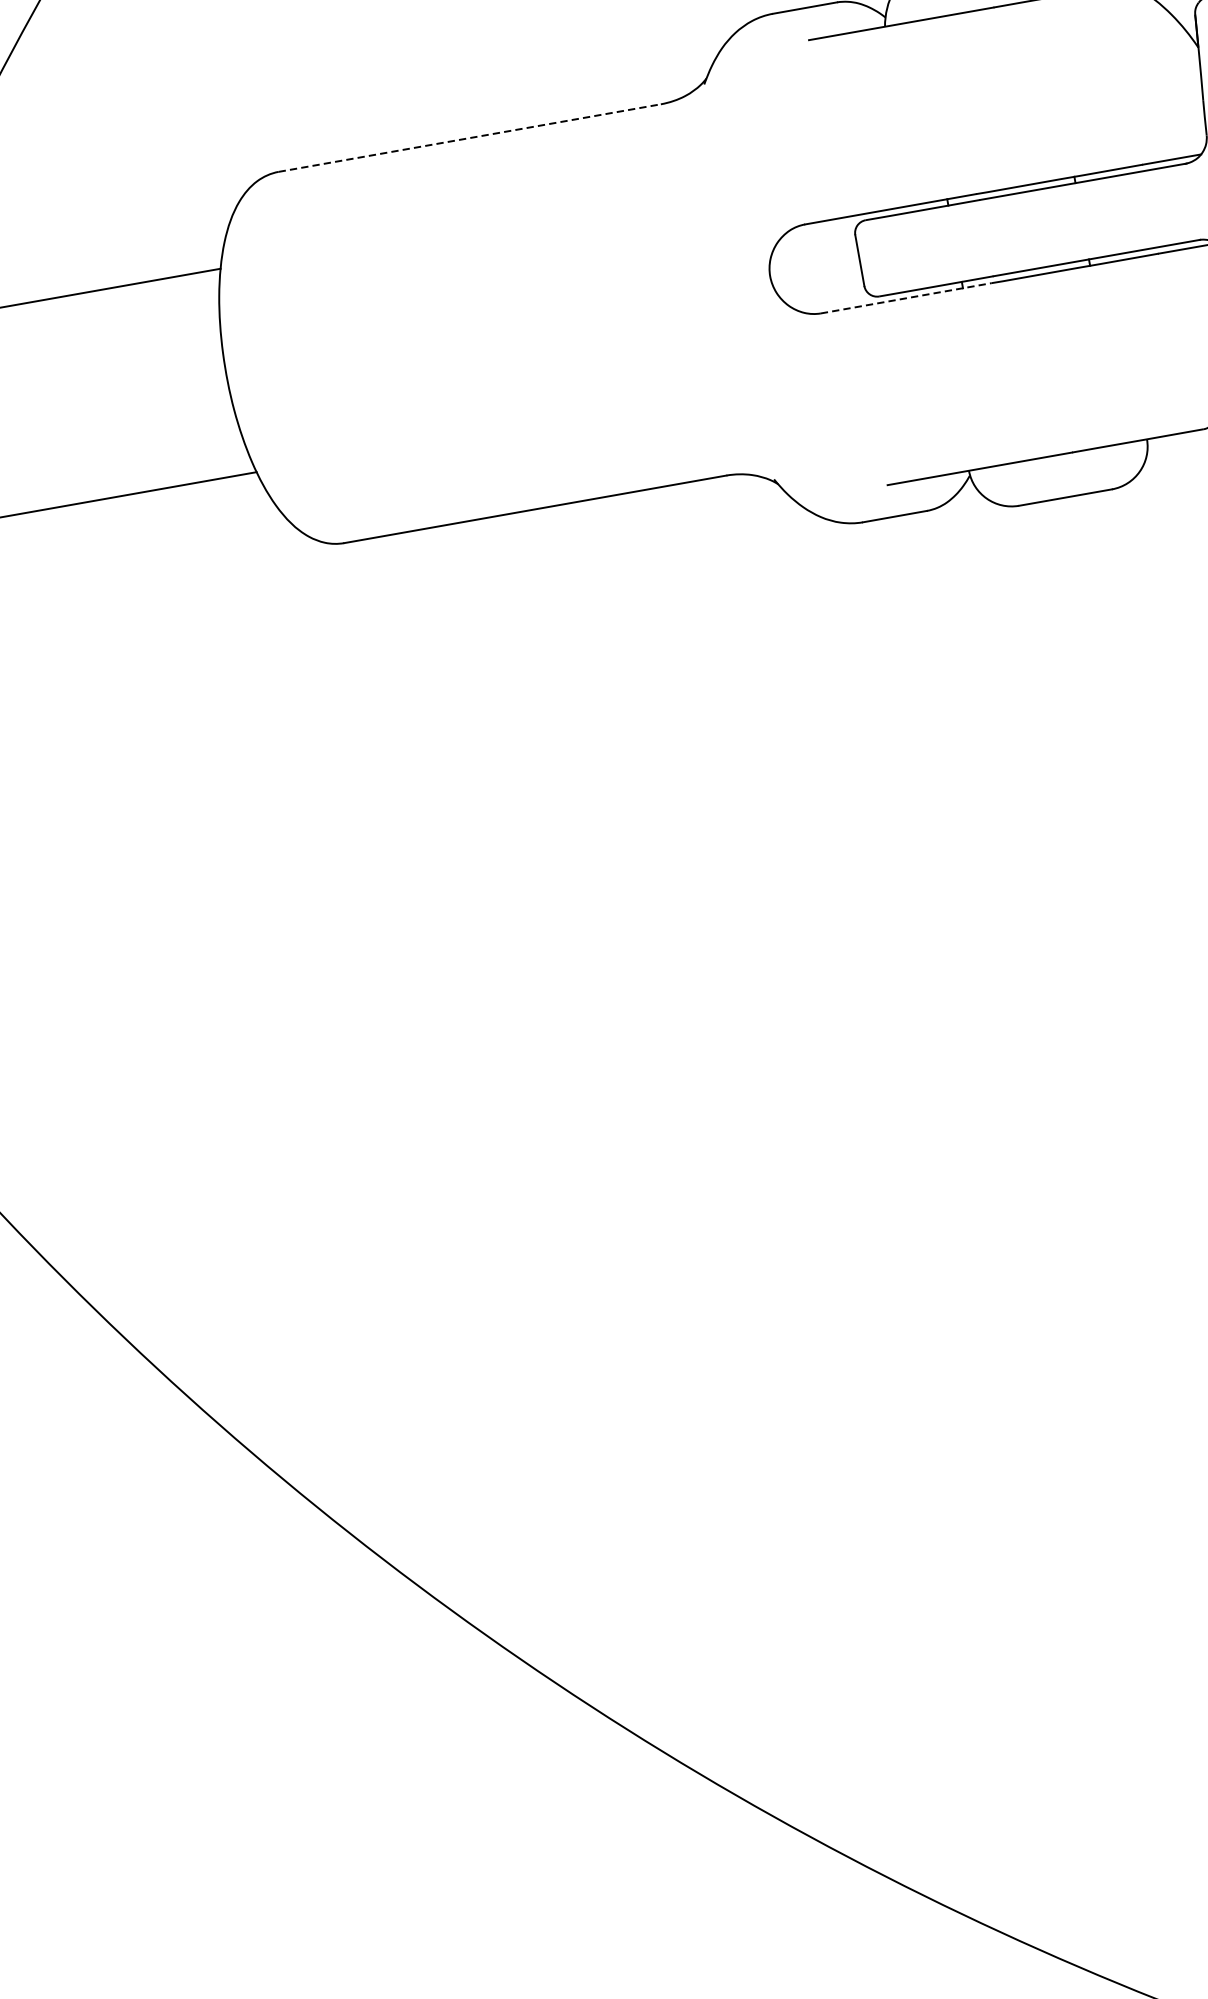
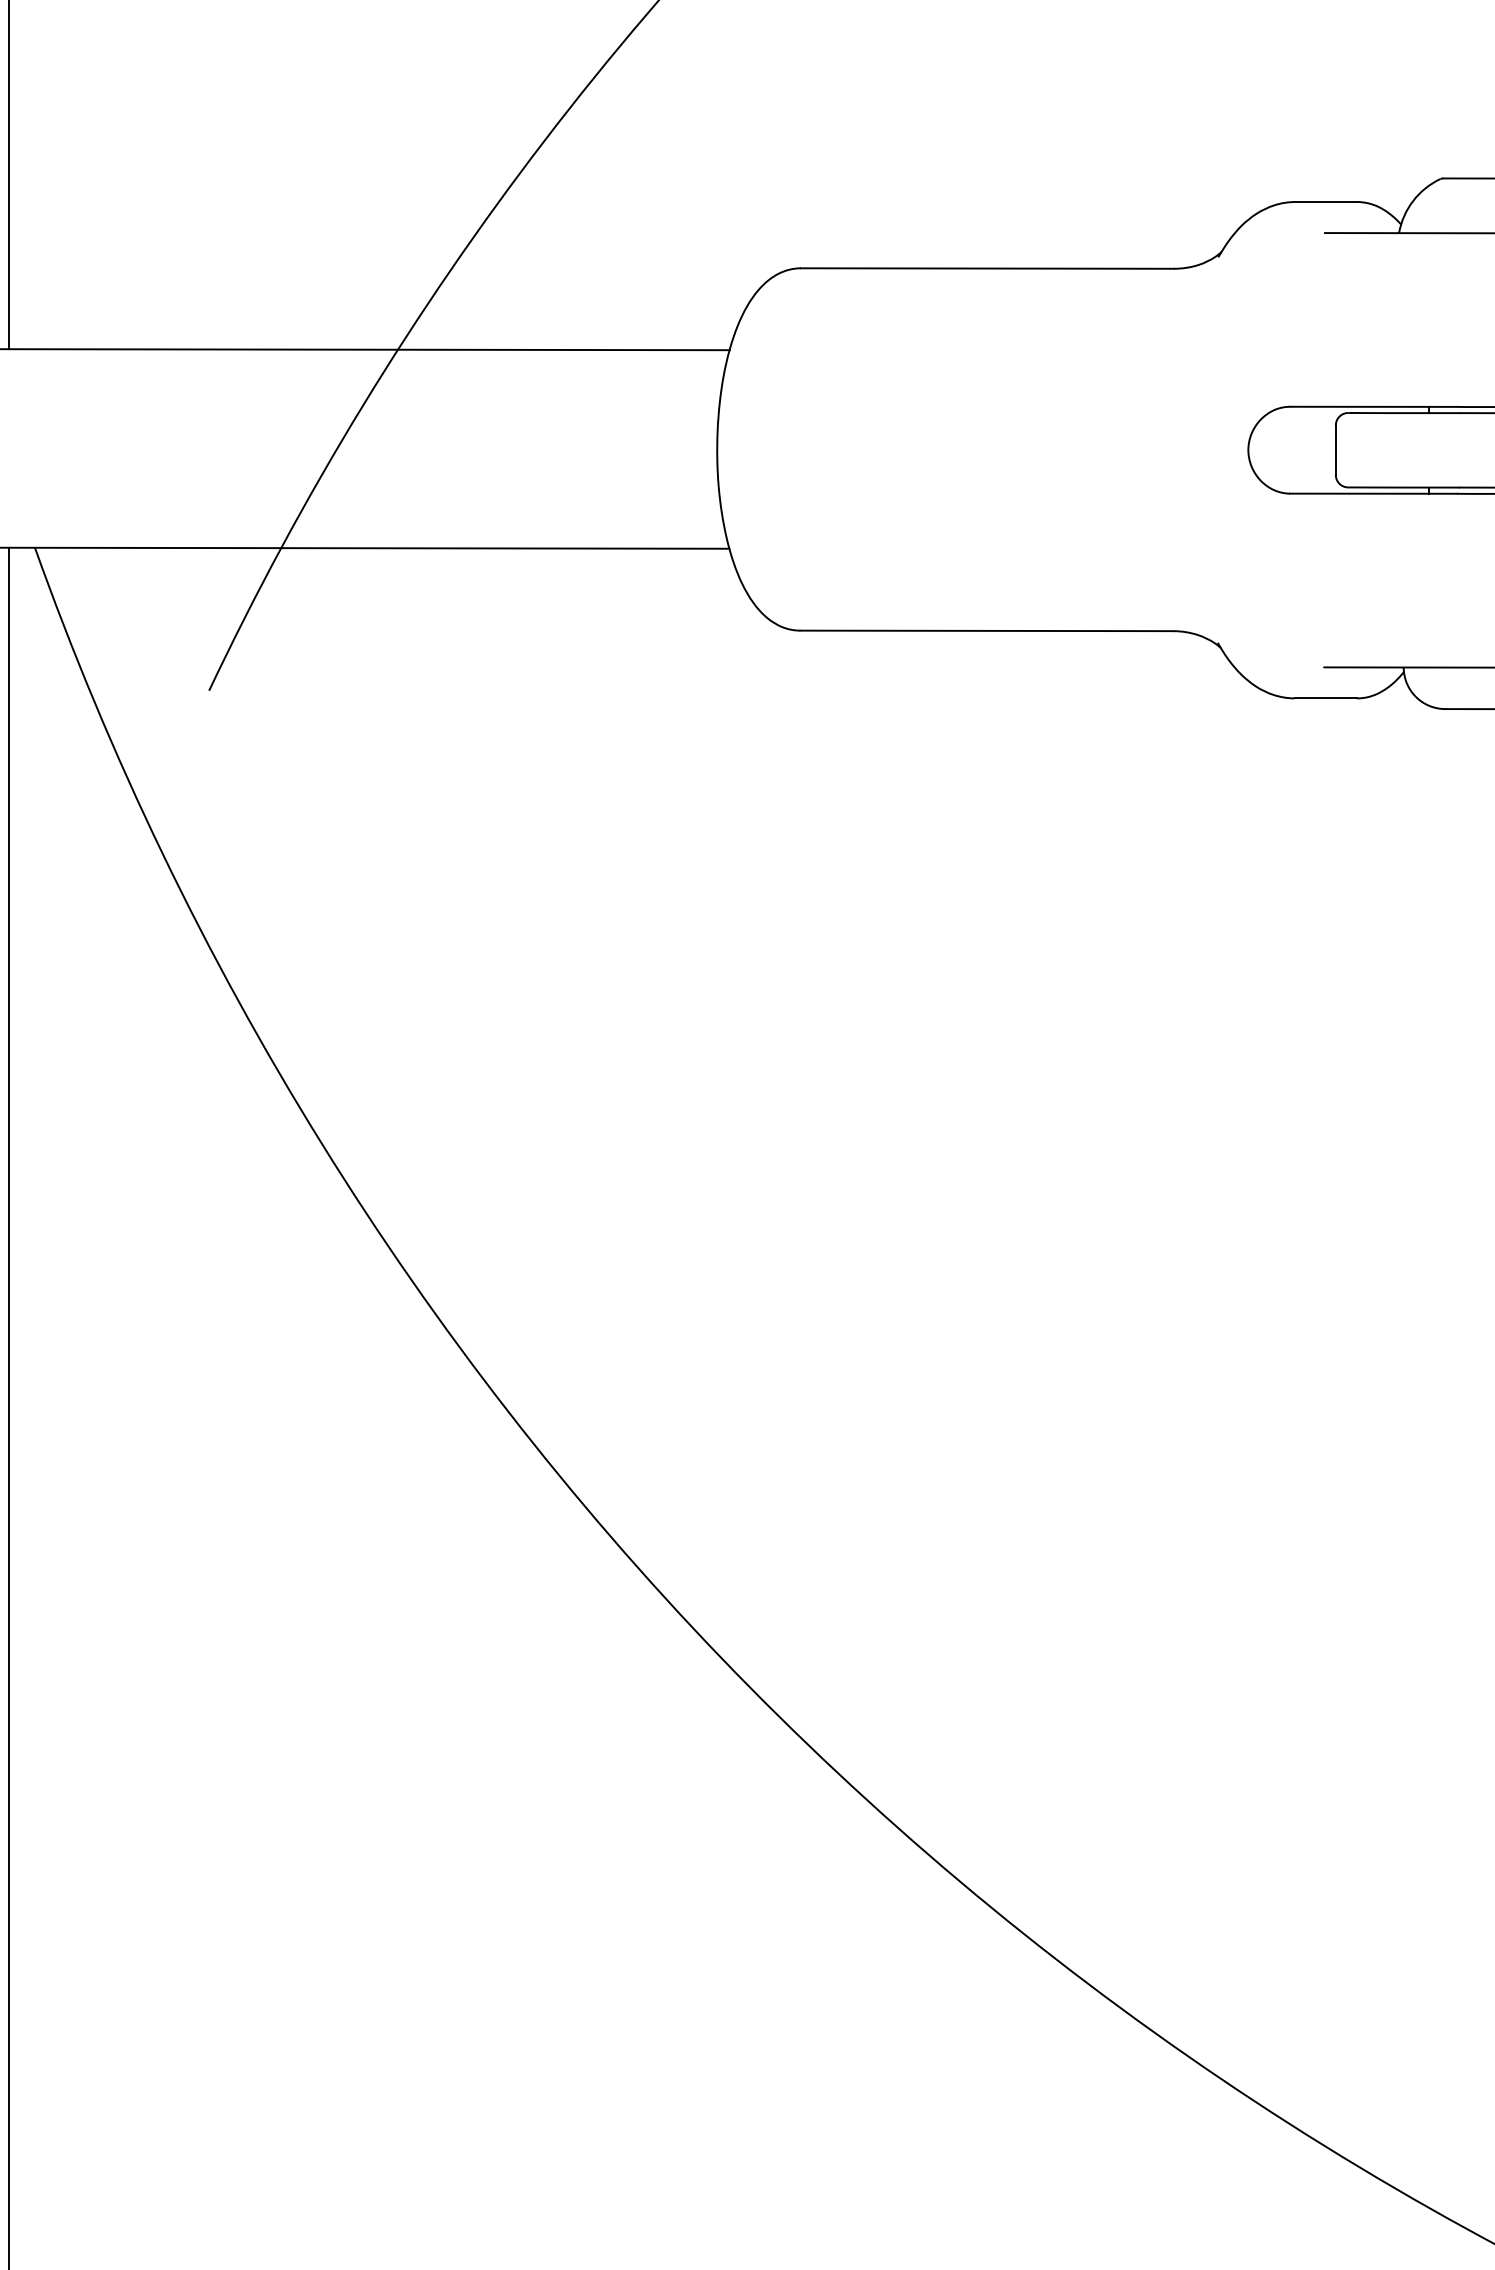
line: (469, 138) -> (987, 268), dashed -> solid
line: (906, 298) -> (1373, 493), dashed -> solid

